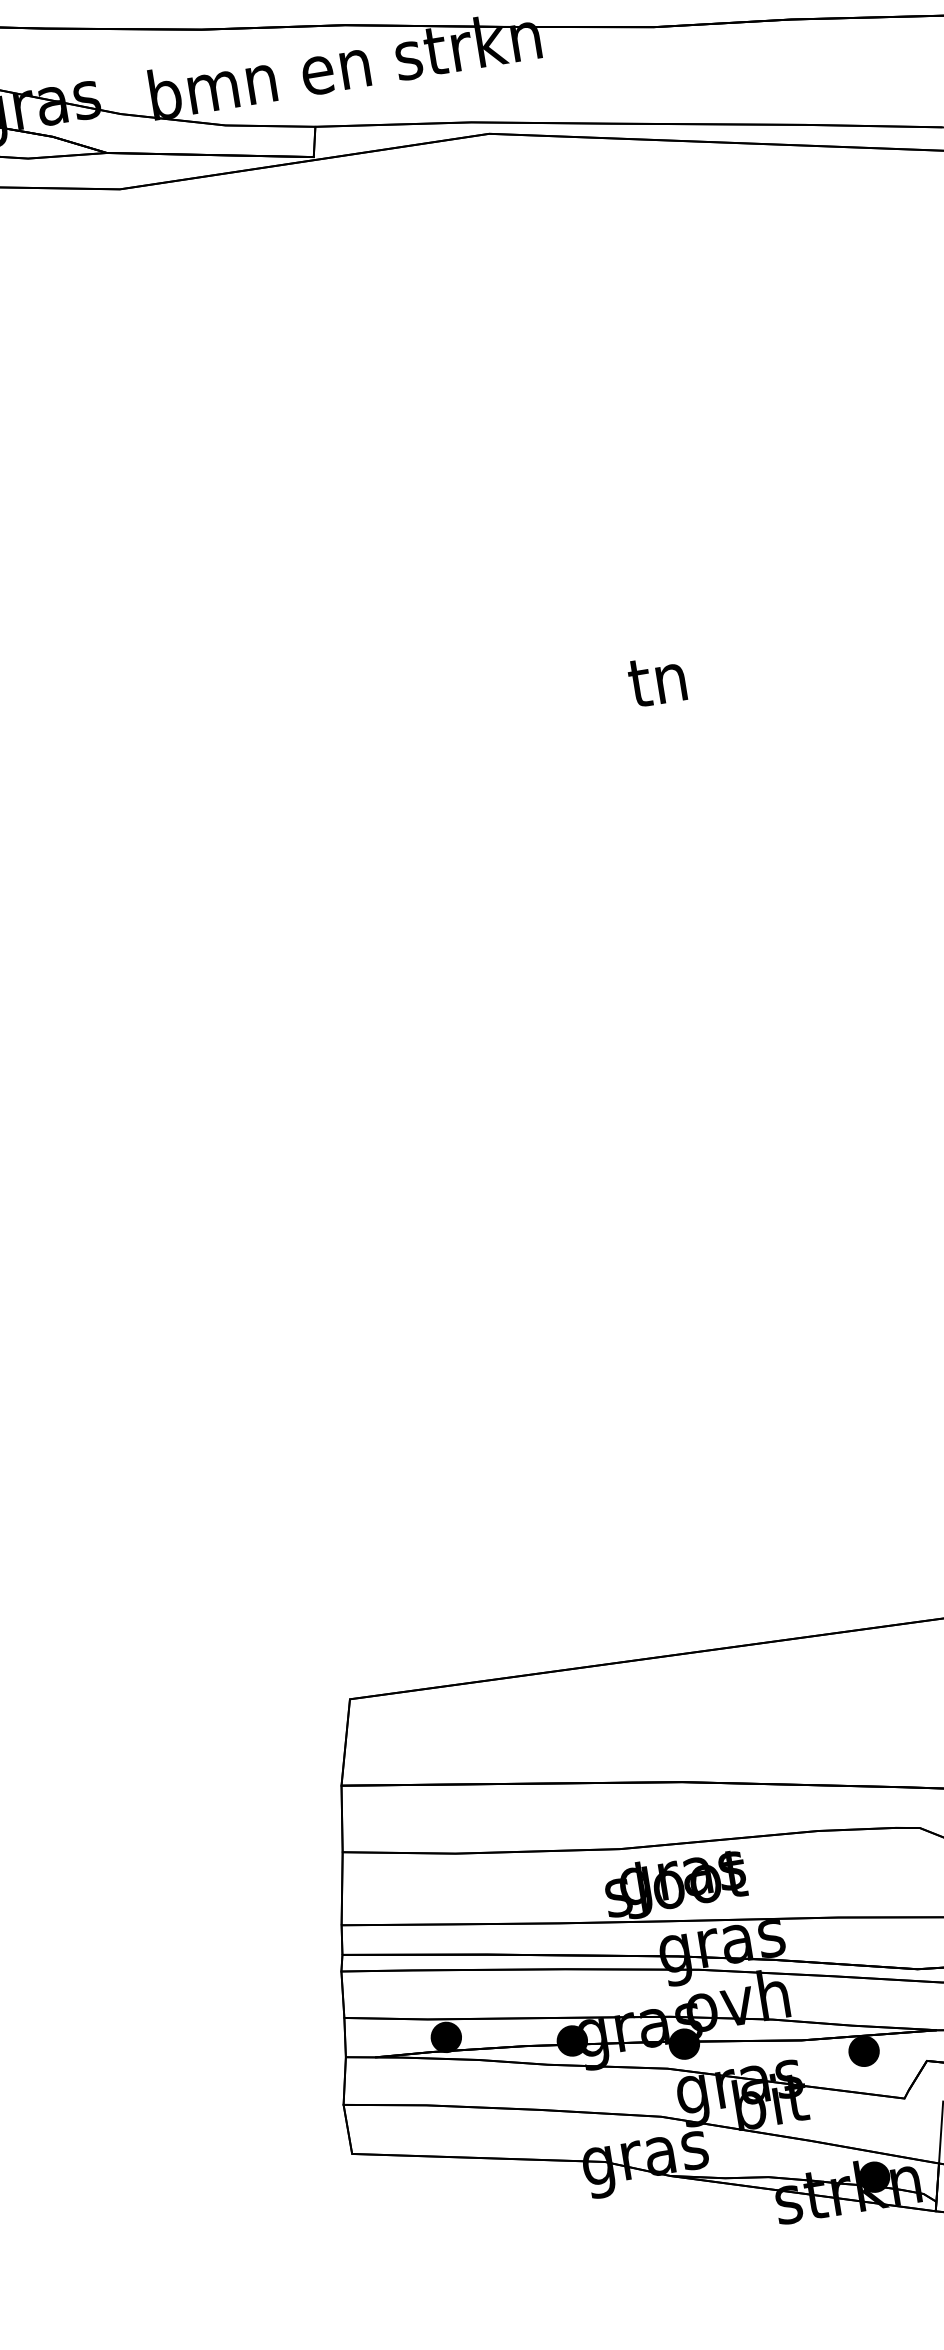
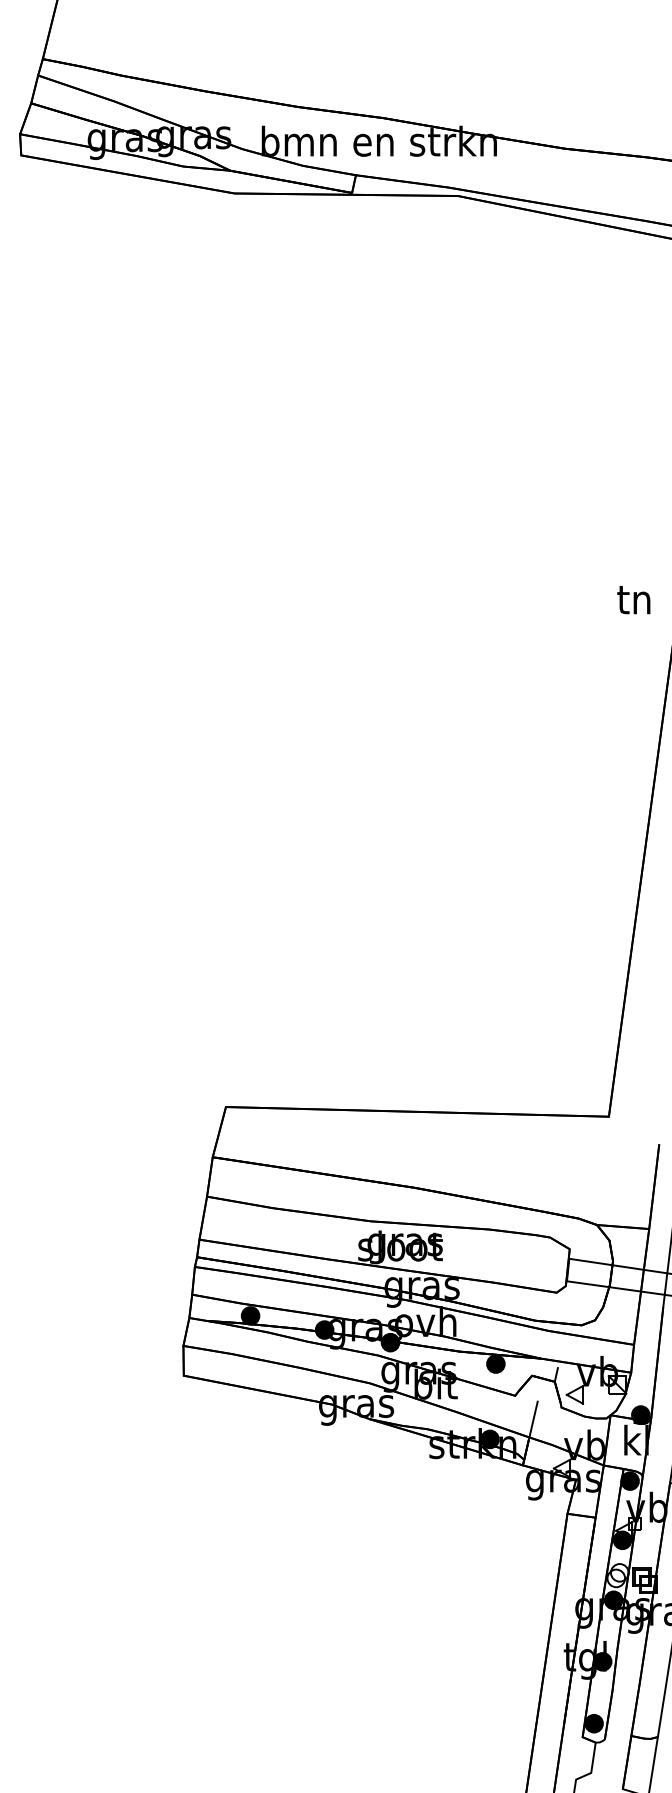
text: (656, 681) -> (633, 600), moved

